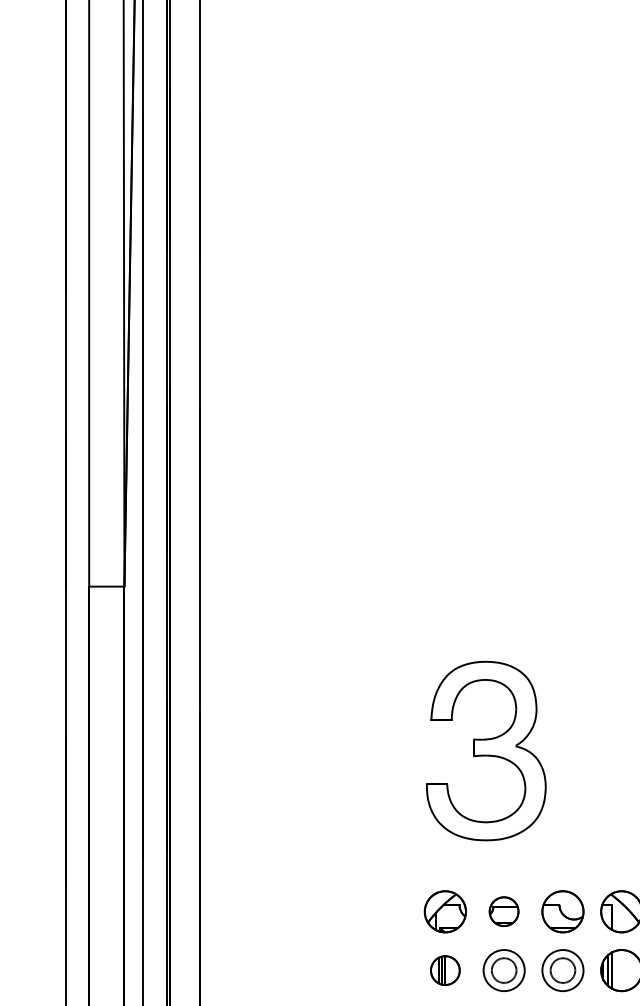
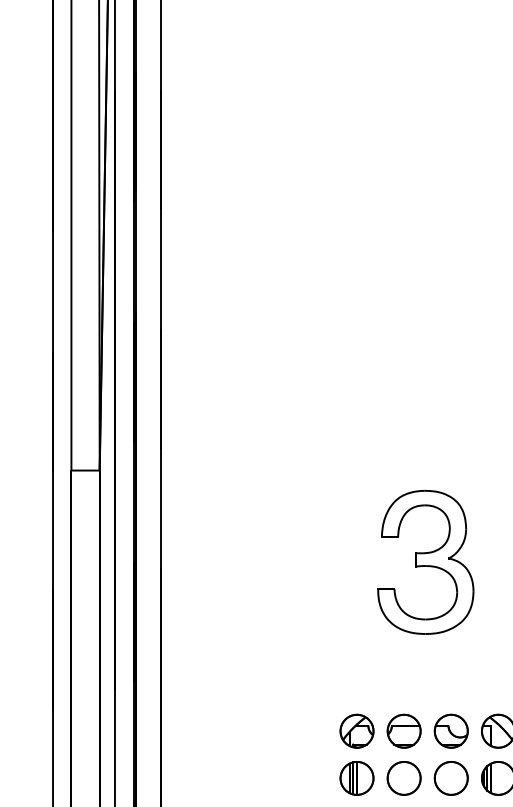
part: (485, 749) -> (425, 561), moved
part: (503, 910) -> (403, 730), size x1.43
circle: (503, 969) -> (403, 777), size x1.67
circle: (561, 969) -> (450, 777), size x1.67
part: (444, 970) -> (356, 778), size x1.43

